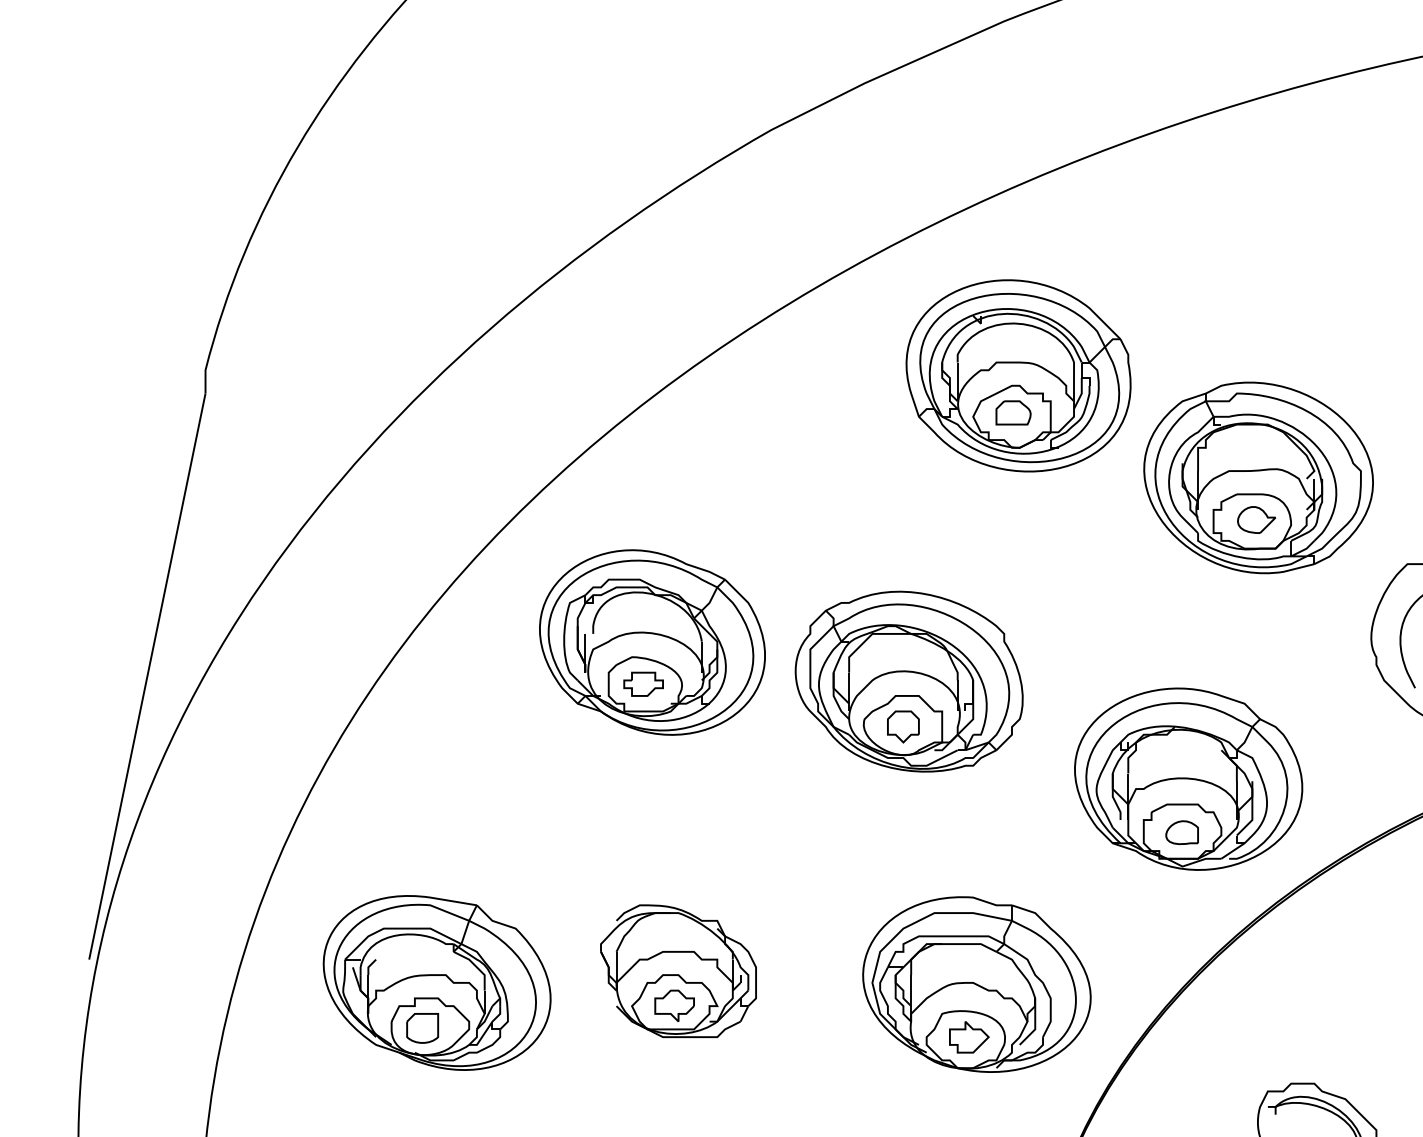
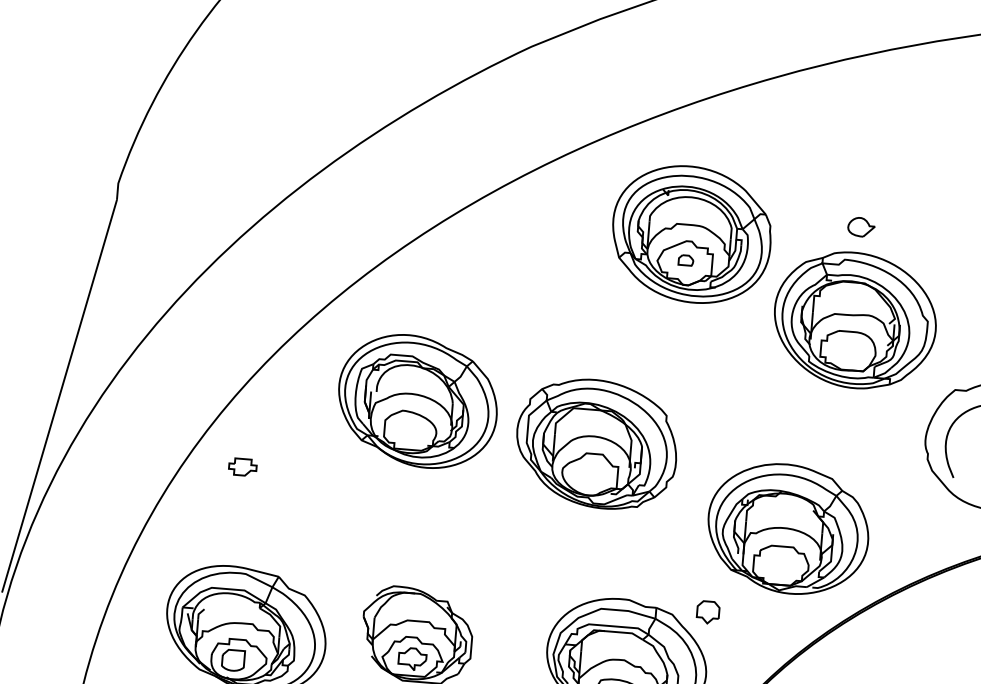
part: (1013, 412) -> (686, 260), size x0.6
part: (1256, 519) -> (861, 226), moved
part: (643, 683) -> (242, 466), moved
part: (903, 726) -> (708, 612), moved
part: (1181, 832) -> (780, 566), removed

